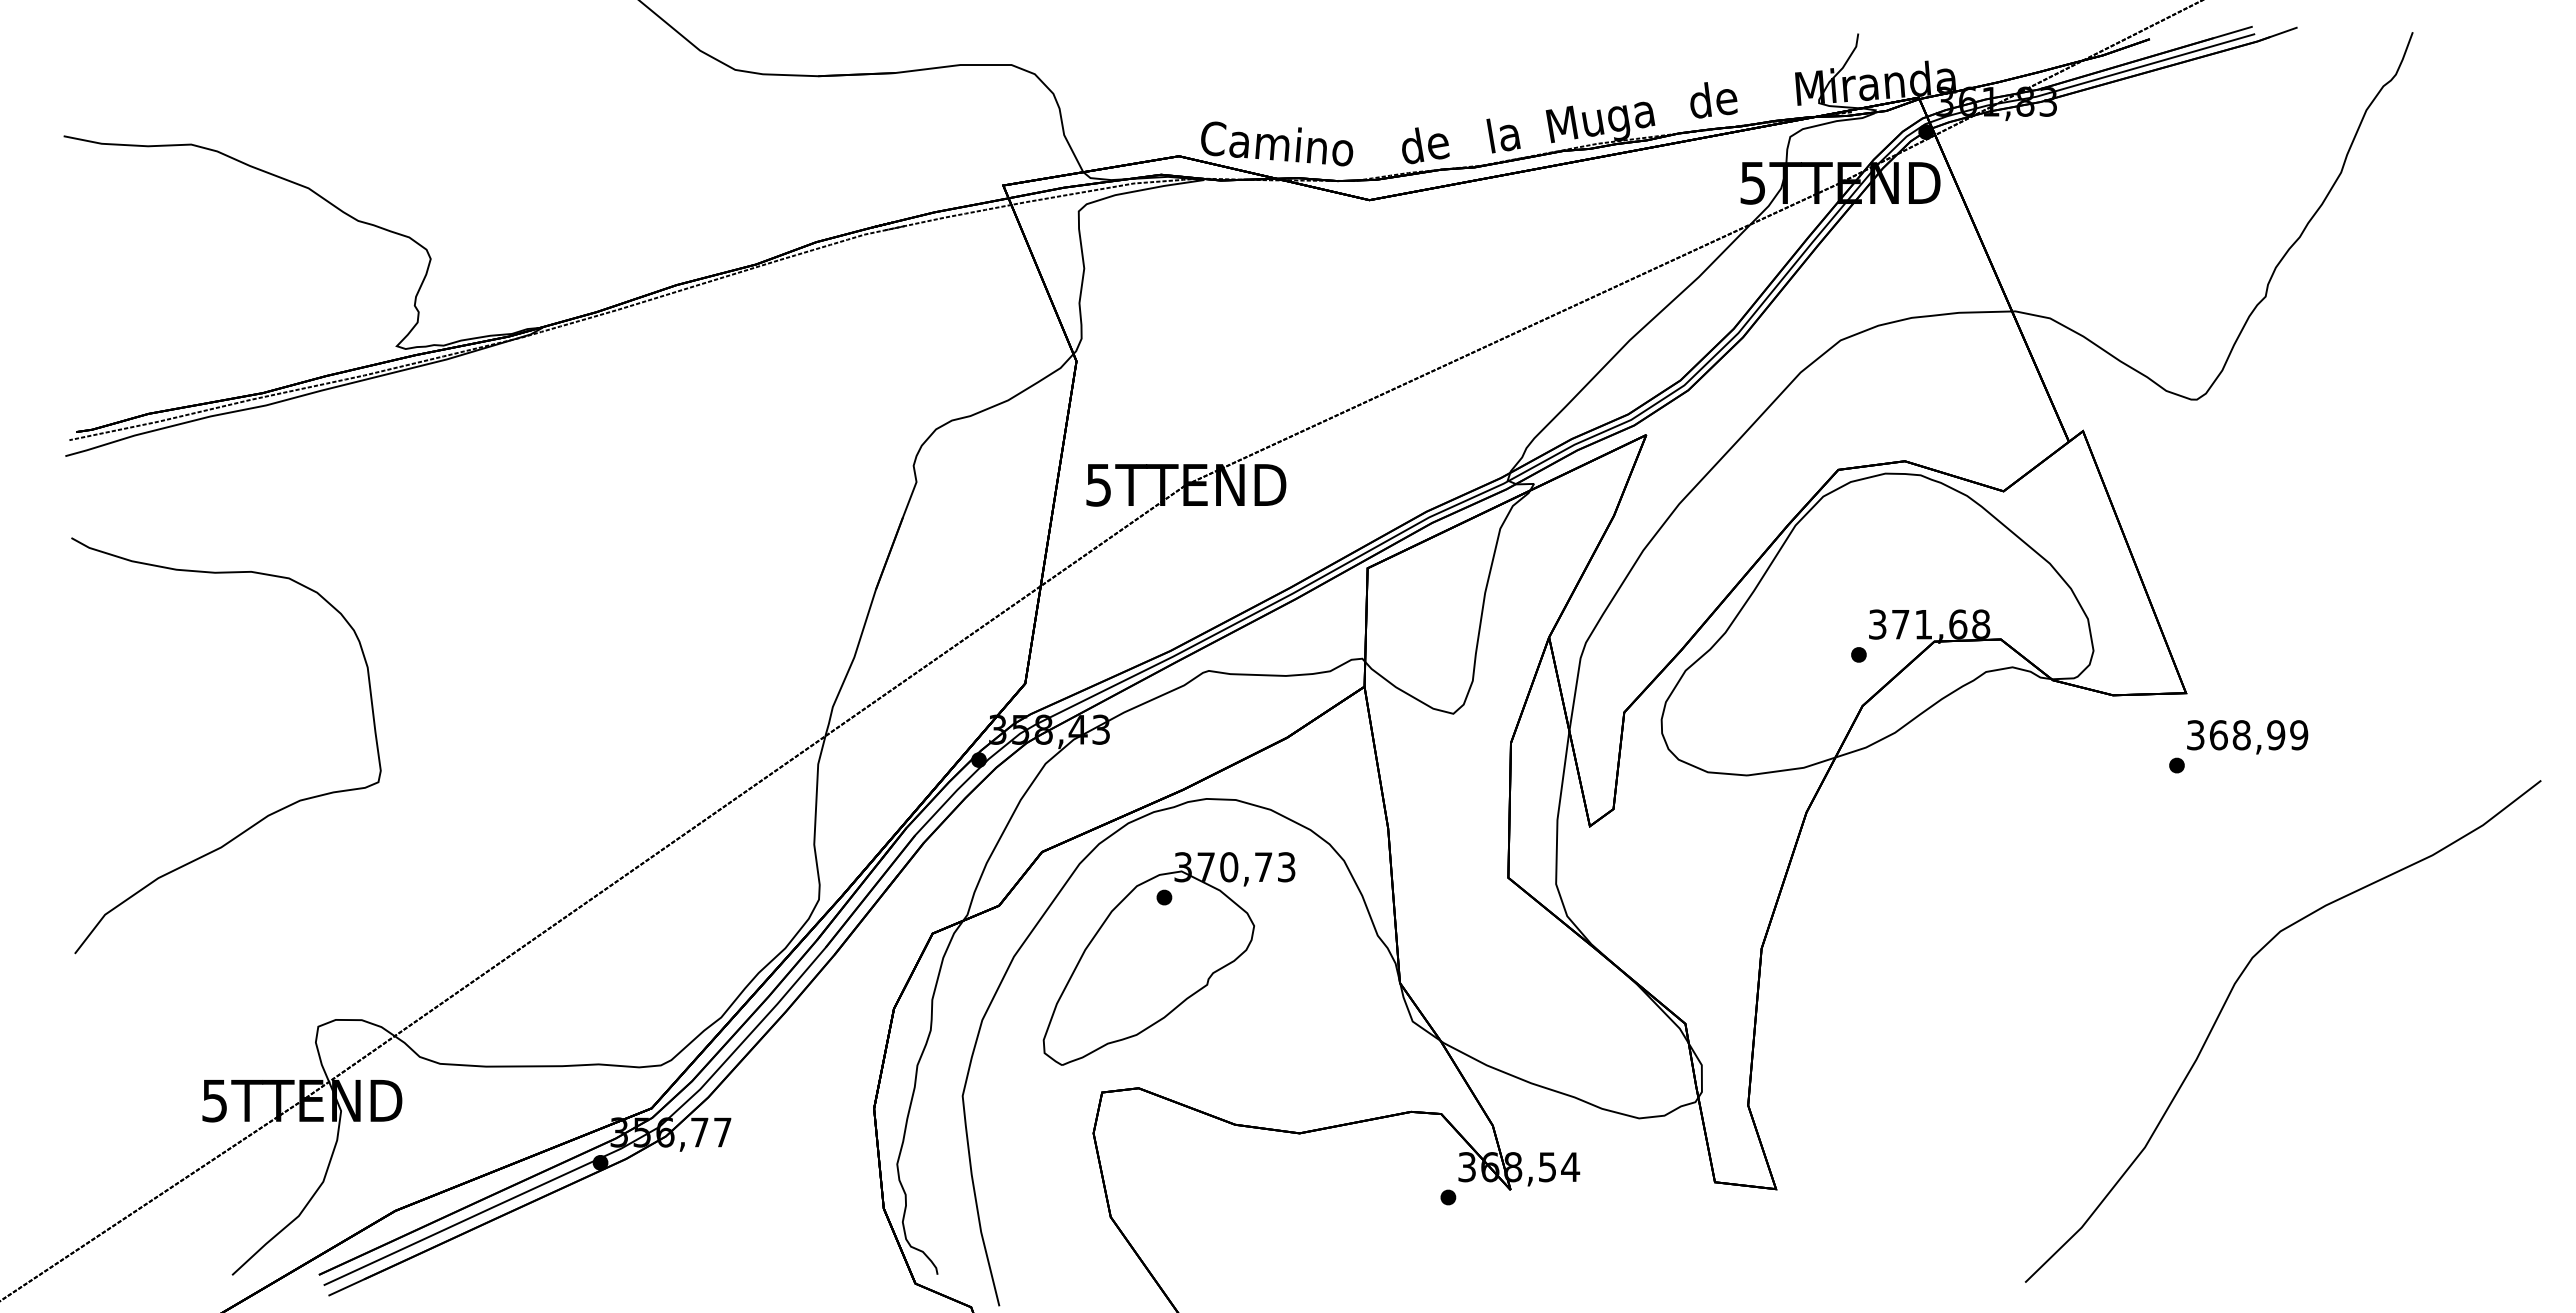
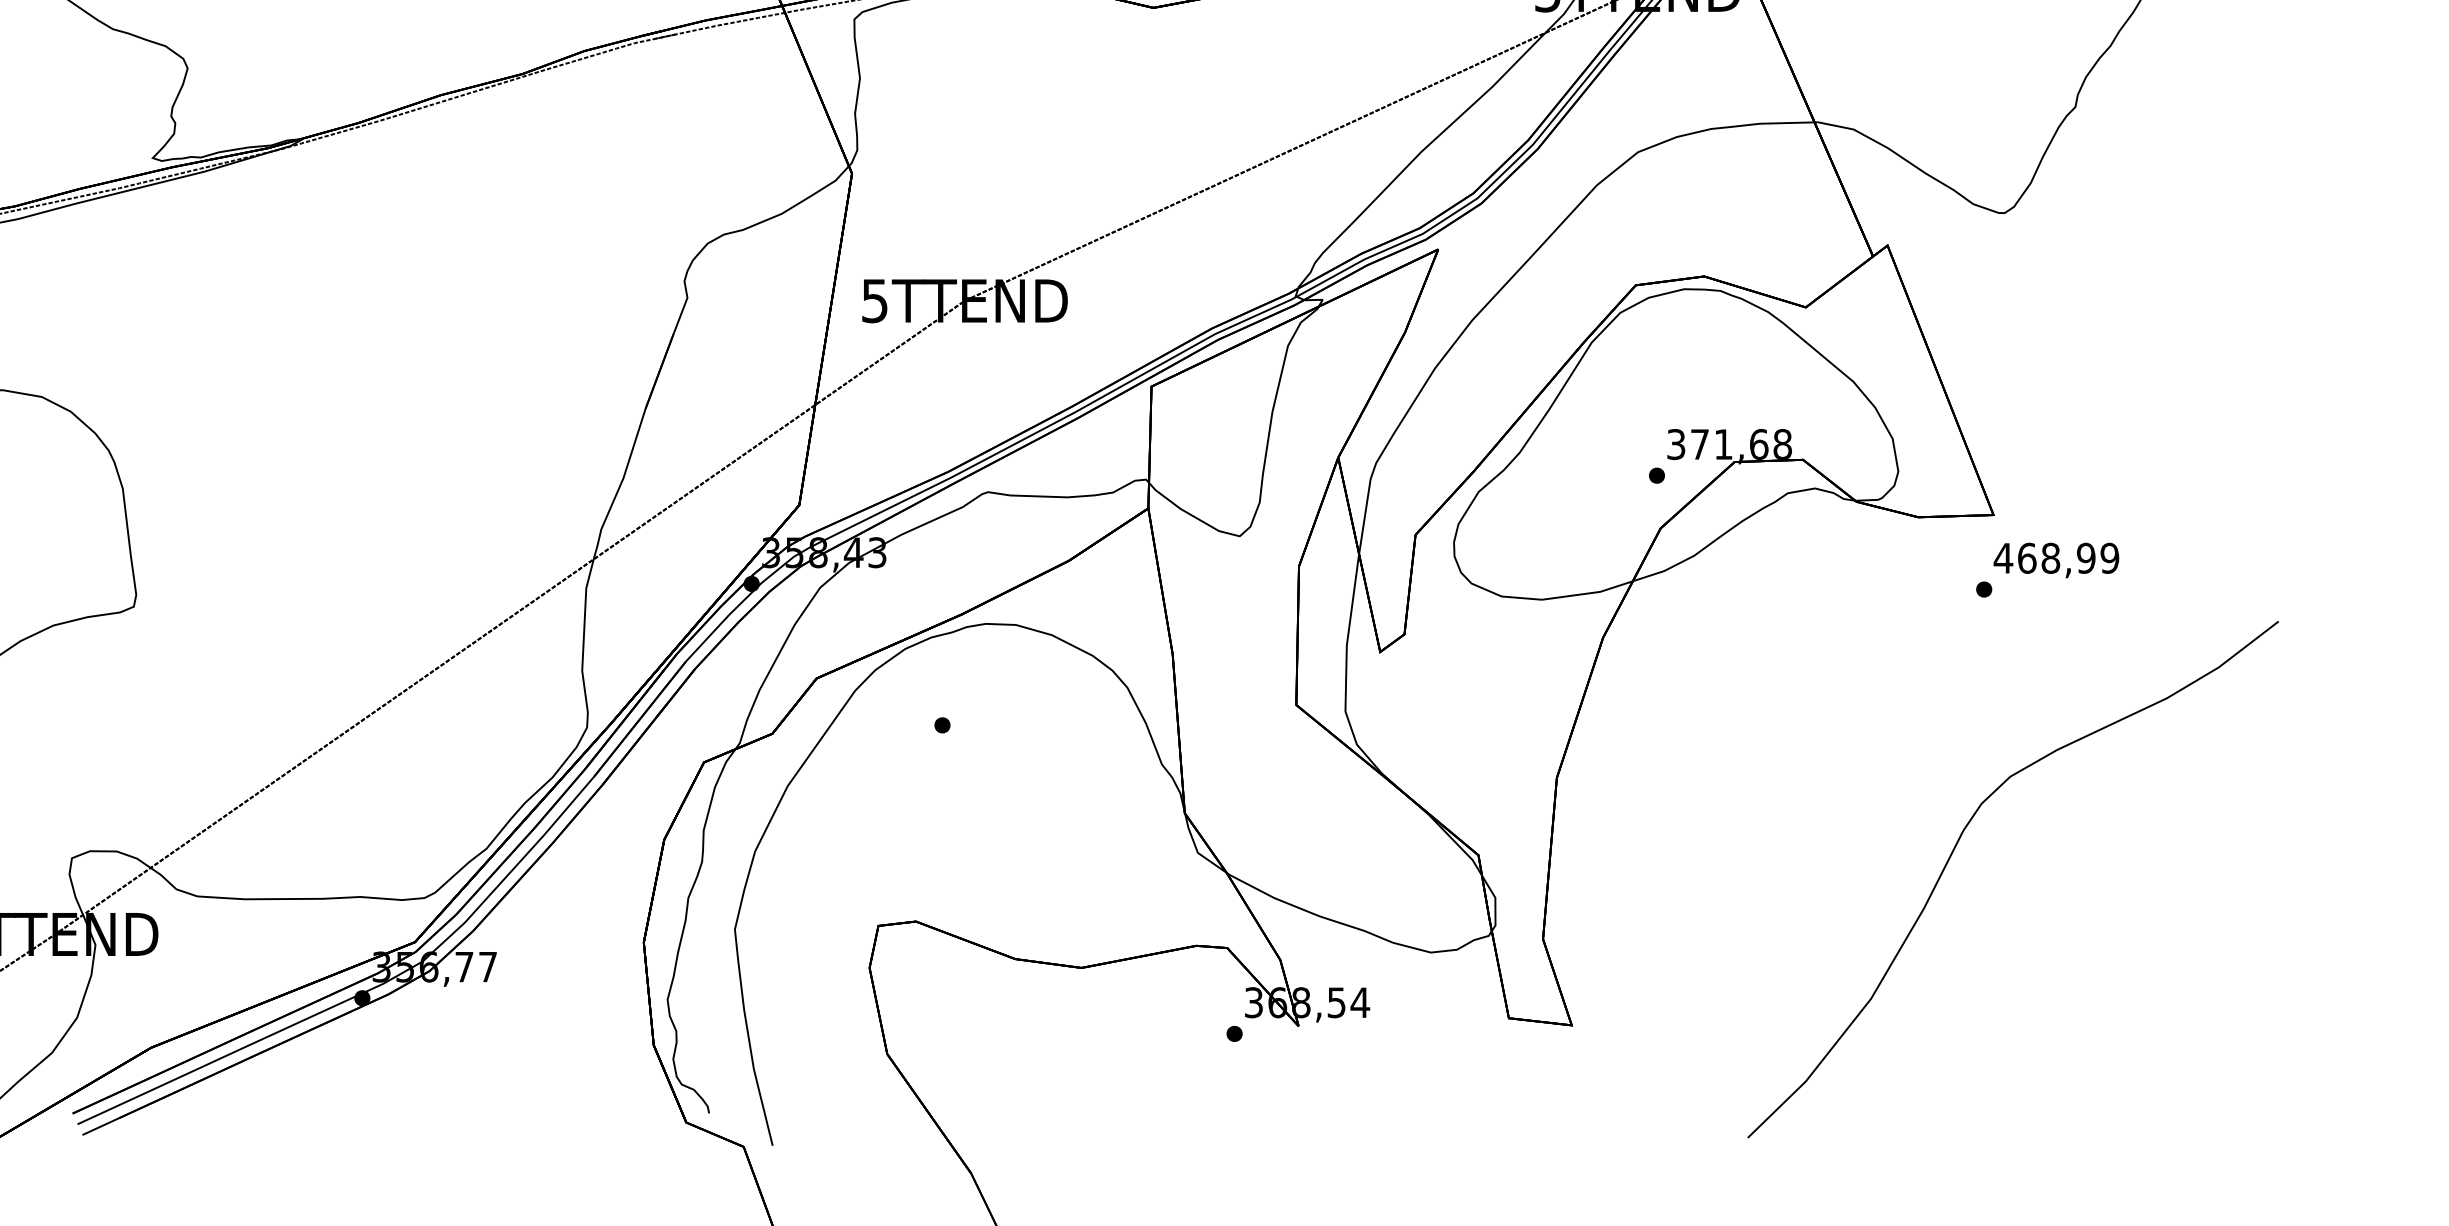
text: (2195, 735) -> (2003, 558), 368,99 -> 468,99
part: (1168, 958) -> (946, 788), removed
part: (2226, 1002) -> (1954, 849), moved

